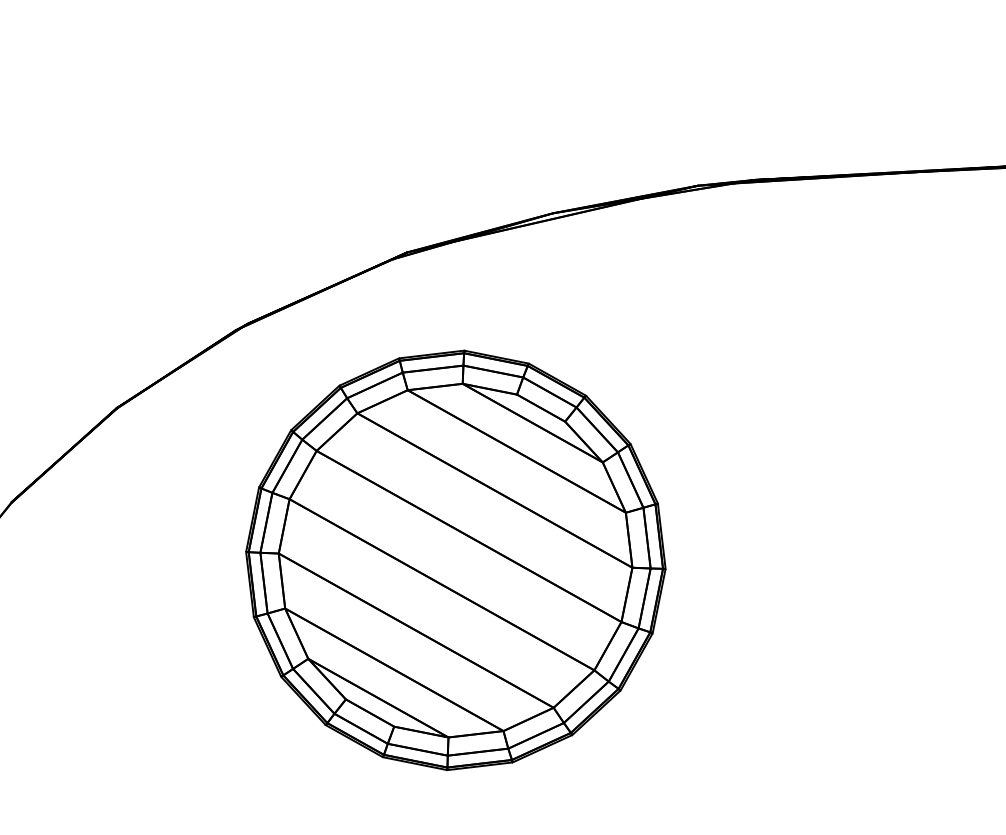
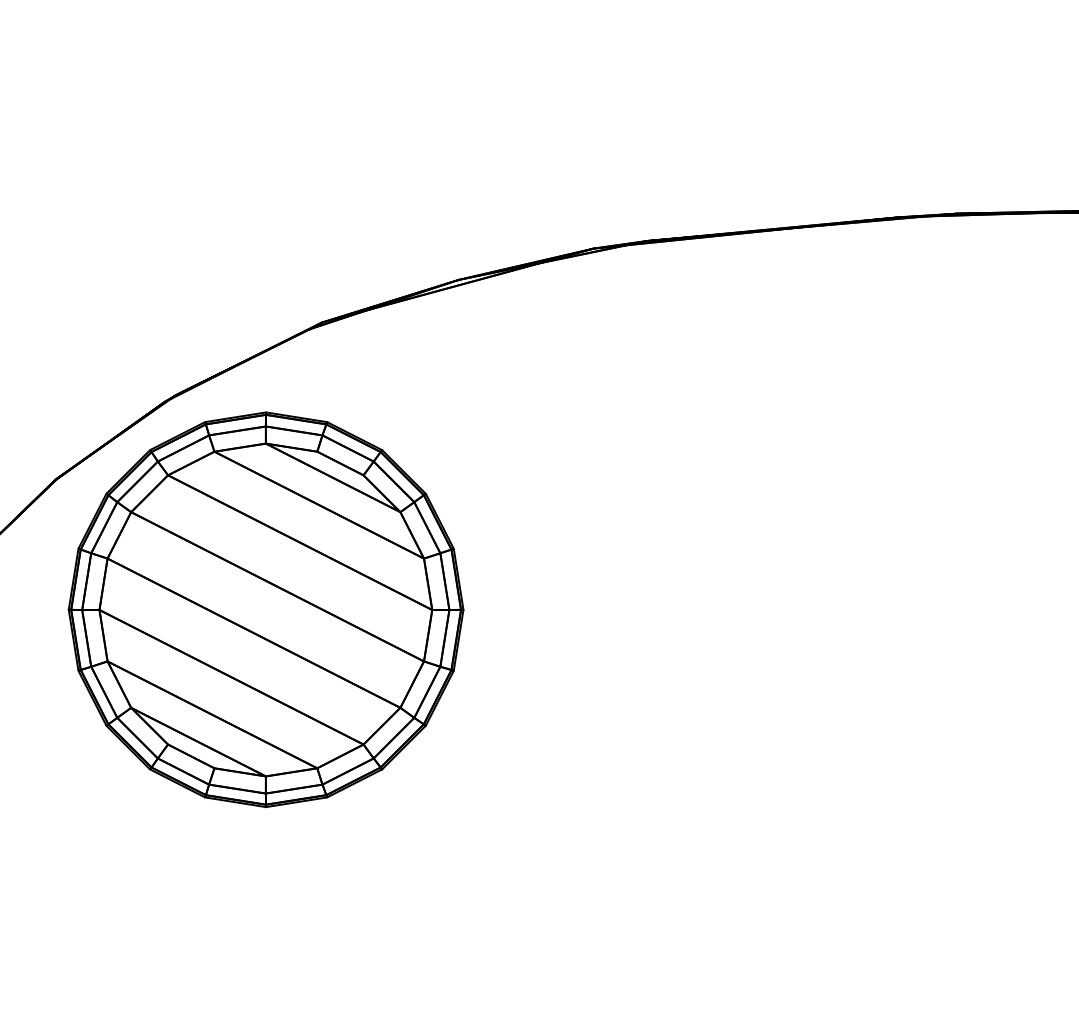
part: (455, 560) -> (265, 609), moved

